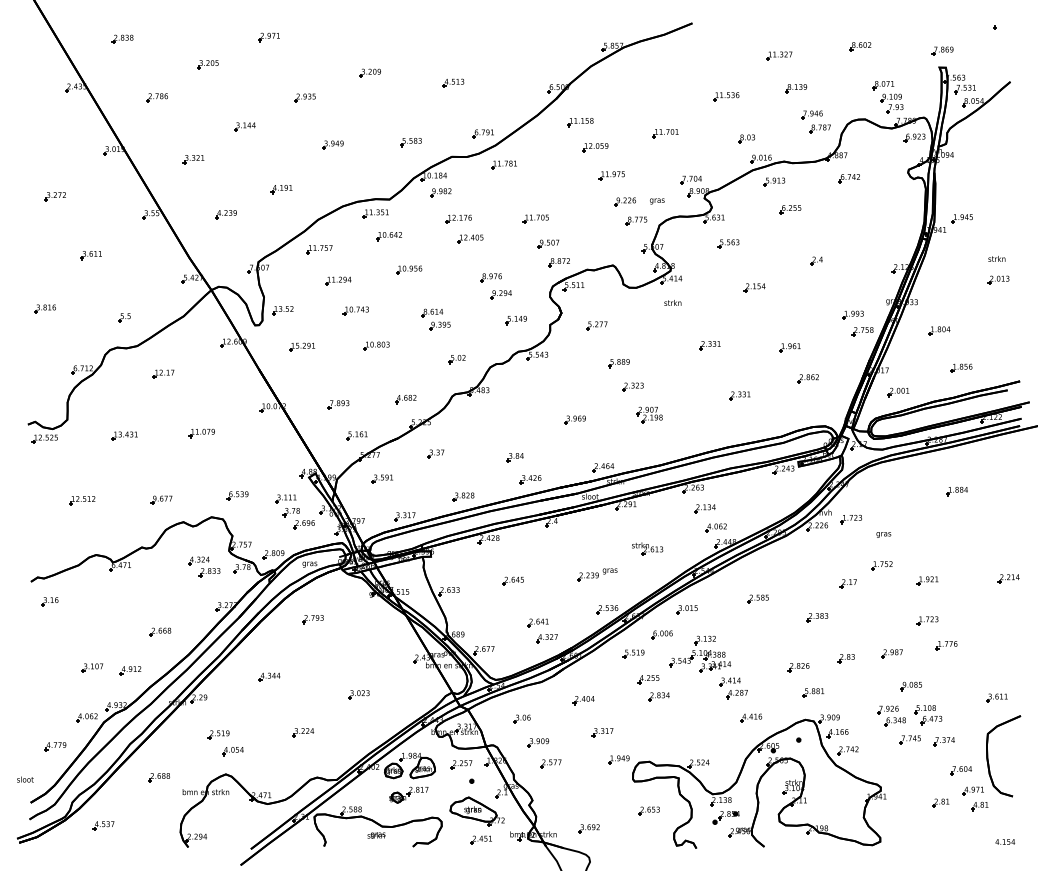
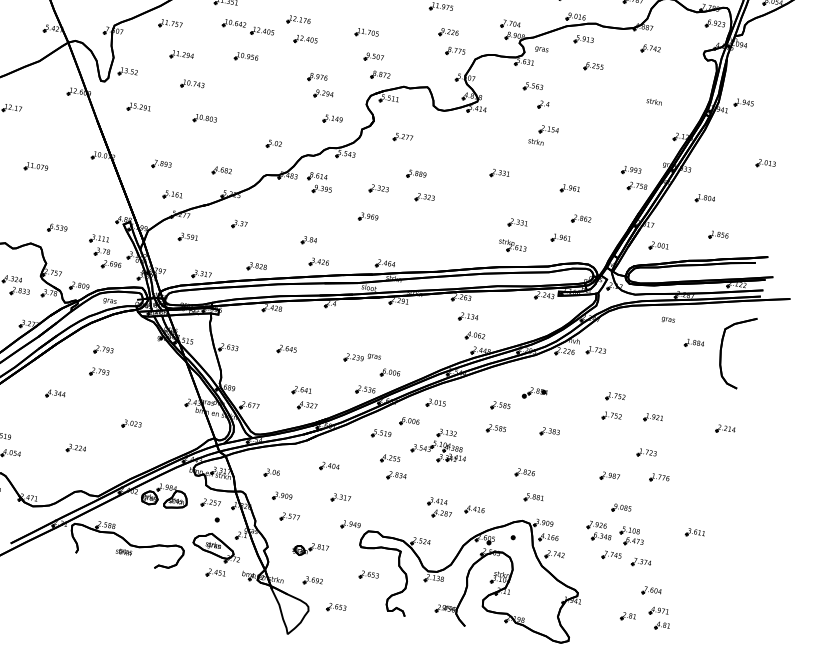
text: (657, 201) -> (541, 50), moved
part: (421, 238) -> (262, 31), added
text: (996, 258) -> (654, 101), moved
part: (816, 260) -> (543, 104), moved
text: (672, 302) -> (535, 141), moved
part: (435, 319) -> (319, 183), moved
part: (580, 386) -> (378, 188), added
part: (789, 403) -> (560, 238), added
part: (649, 414) -> (435, 225), removed
text: (883, 534) -> (668, 319), moved
part: (647, 548) -> (512, 245), moved
part: (847, 583) -> (582, 407), removed
part: (630, 585) -> (389, 373), added
part: (881, 587) -> (611, 416), added
part: (757, 624) -> (495, 428), added
part: (312, 644) -> (99, 372), added
part: (845, 658) -> (568, 473), removed
part: (733, 688) -> (439, 508), moved
part: (988, 756) -> (722, 349), moved
part: (408, 794) -> (310, 549), moved
part: (725, 817) -> (534, 393), moved
part: (619, 852) -> (336, 607), added

